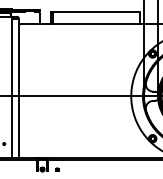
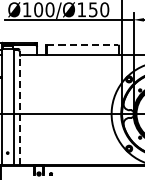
line: (96, 11) -> (83, 44), solid -> dashed
line: (18, 88) -> (19, 107), solid -> dashed

